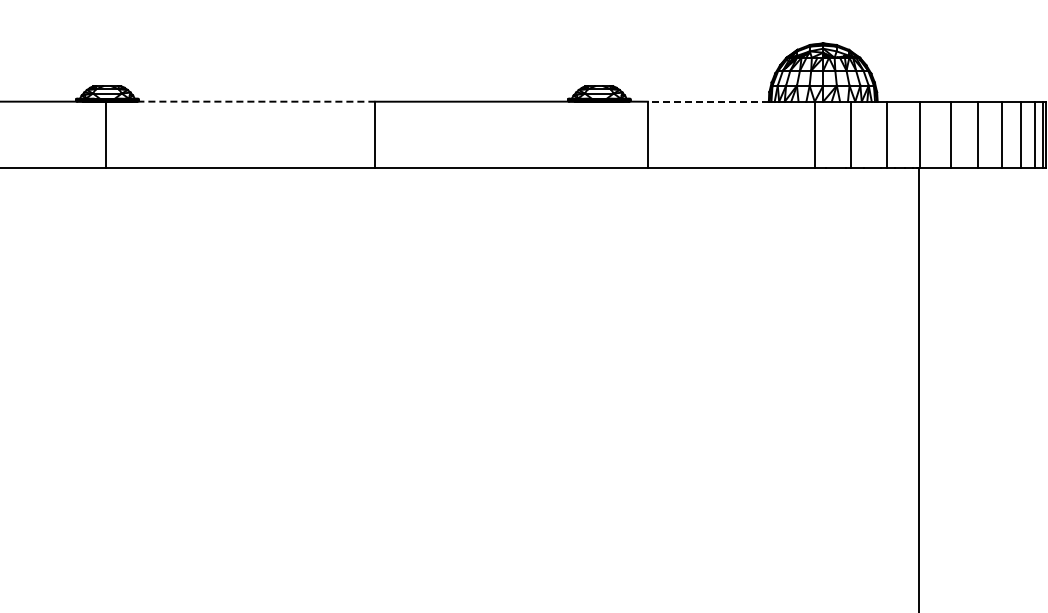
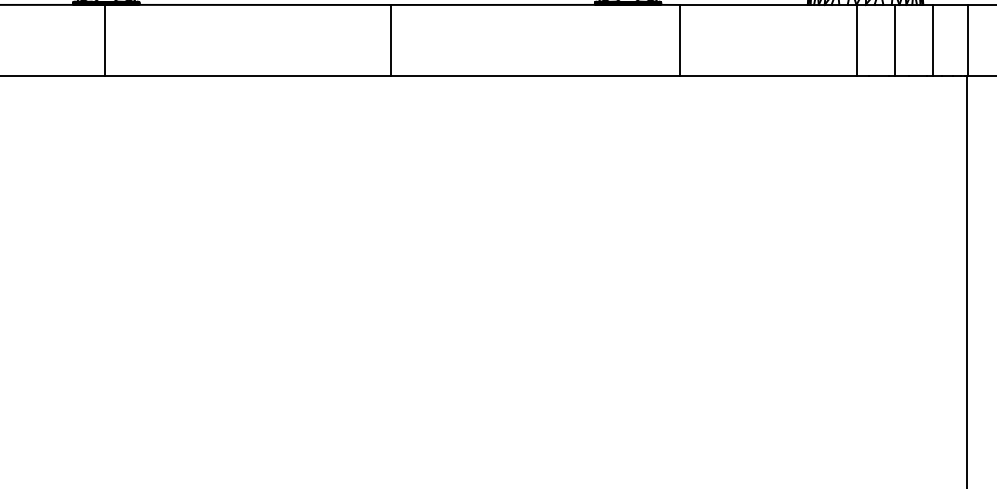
line: (256, 101) -> (264, 4), dashed -> solid
line: (707, 101) -> (742, 4), dashed -> solid

